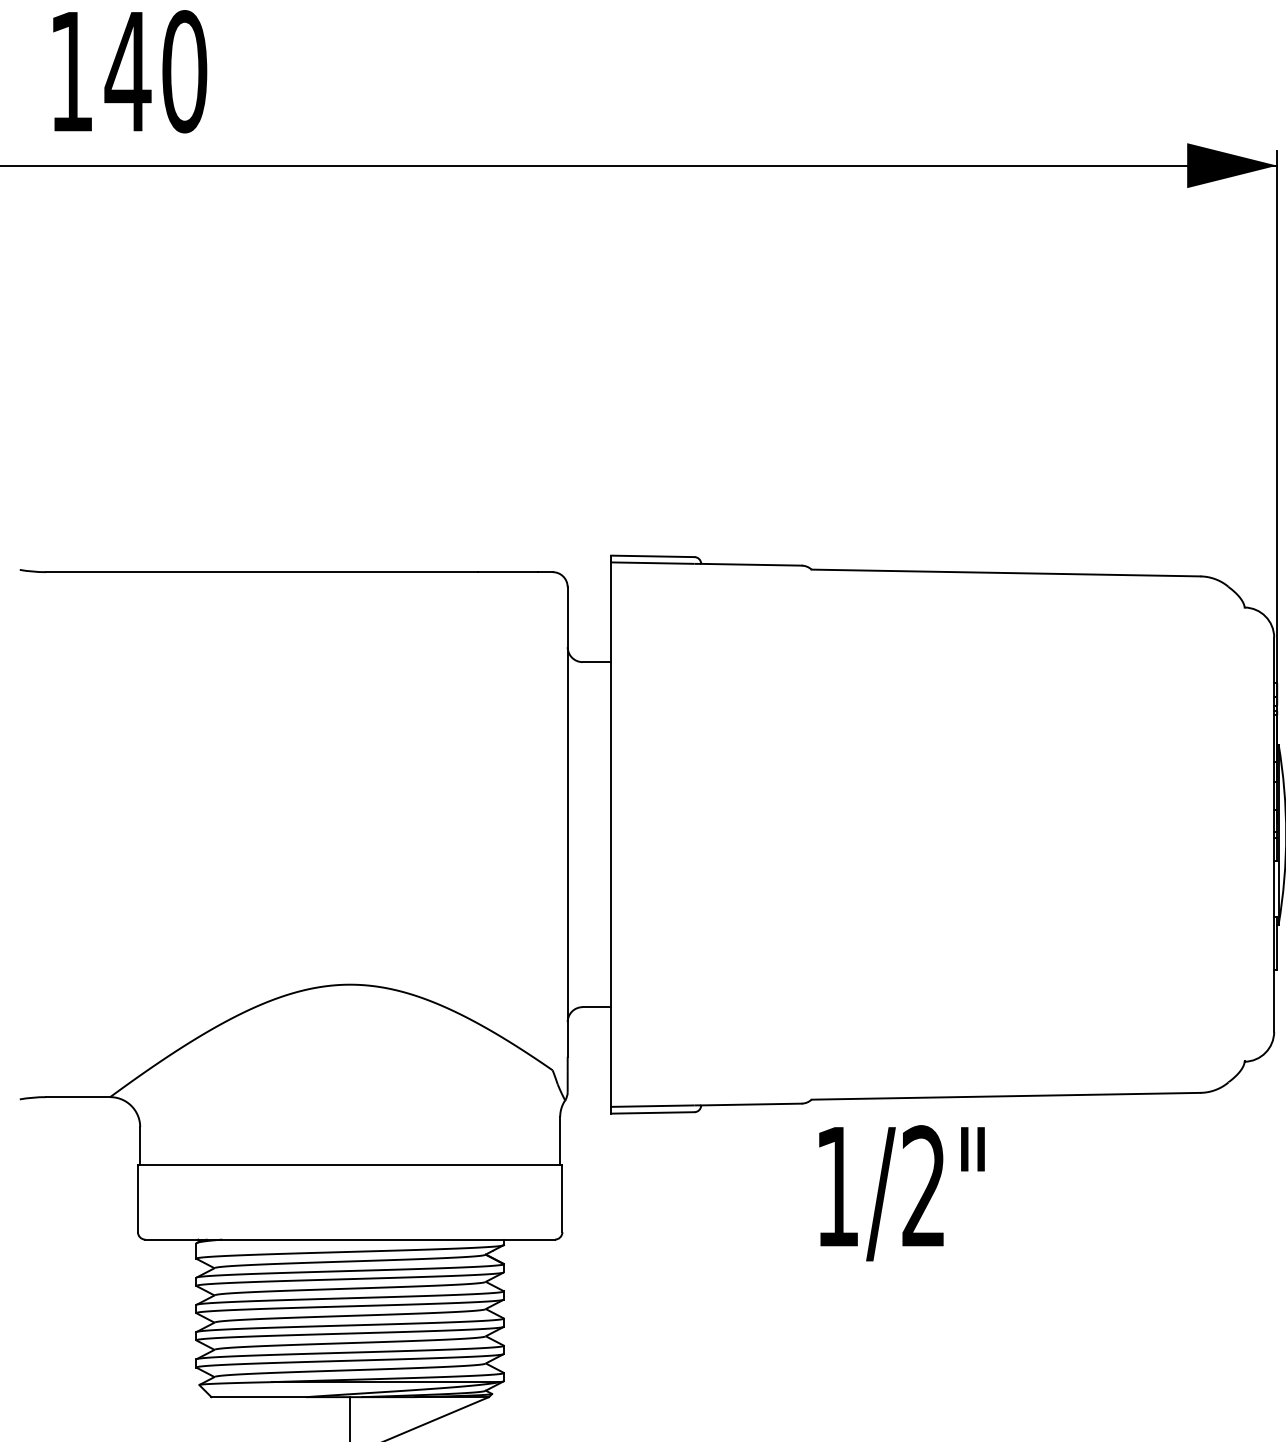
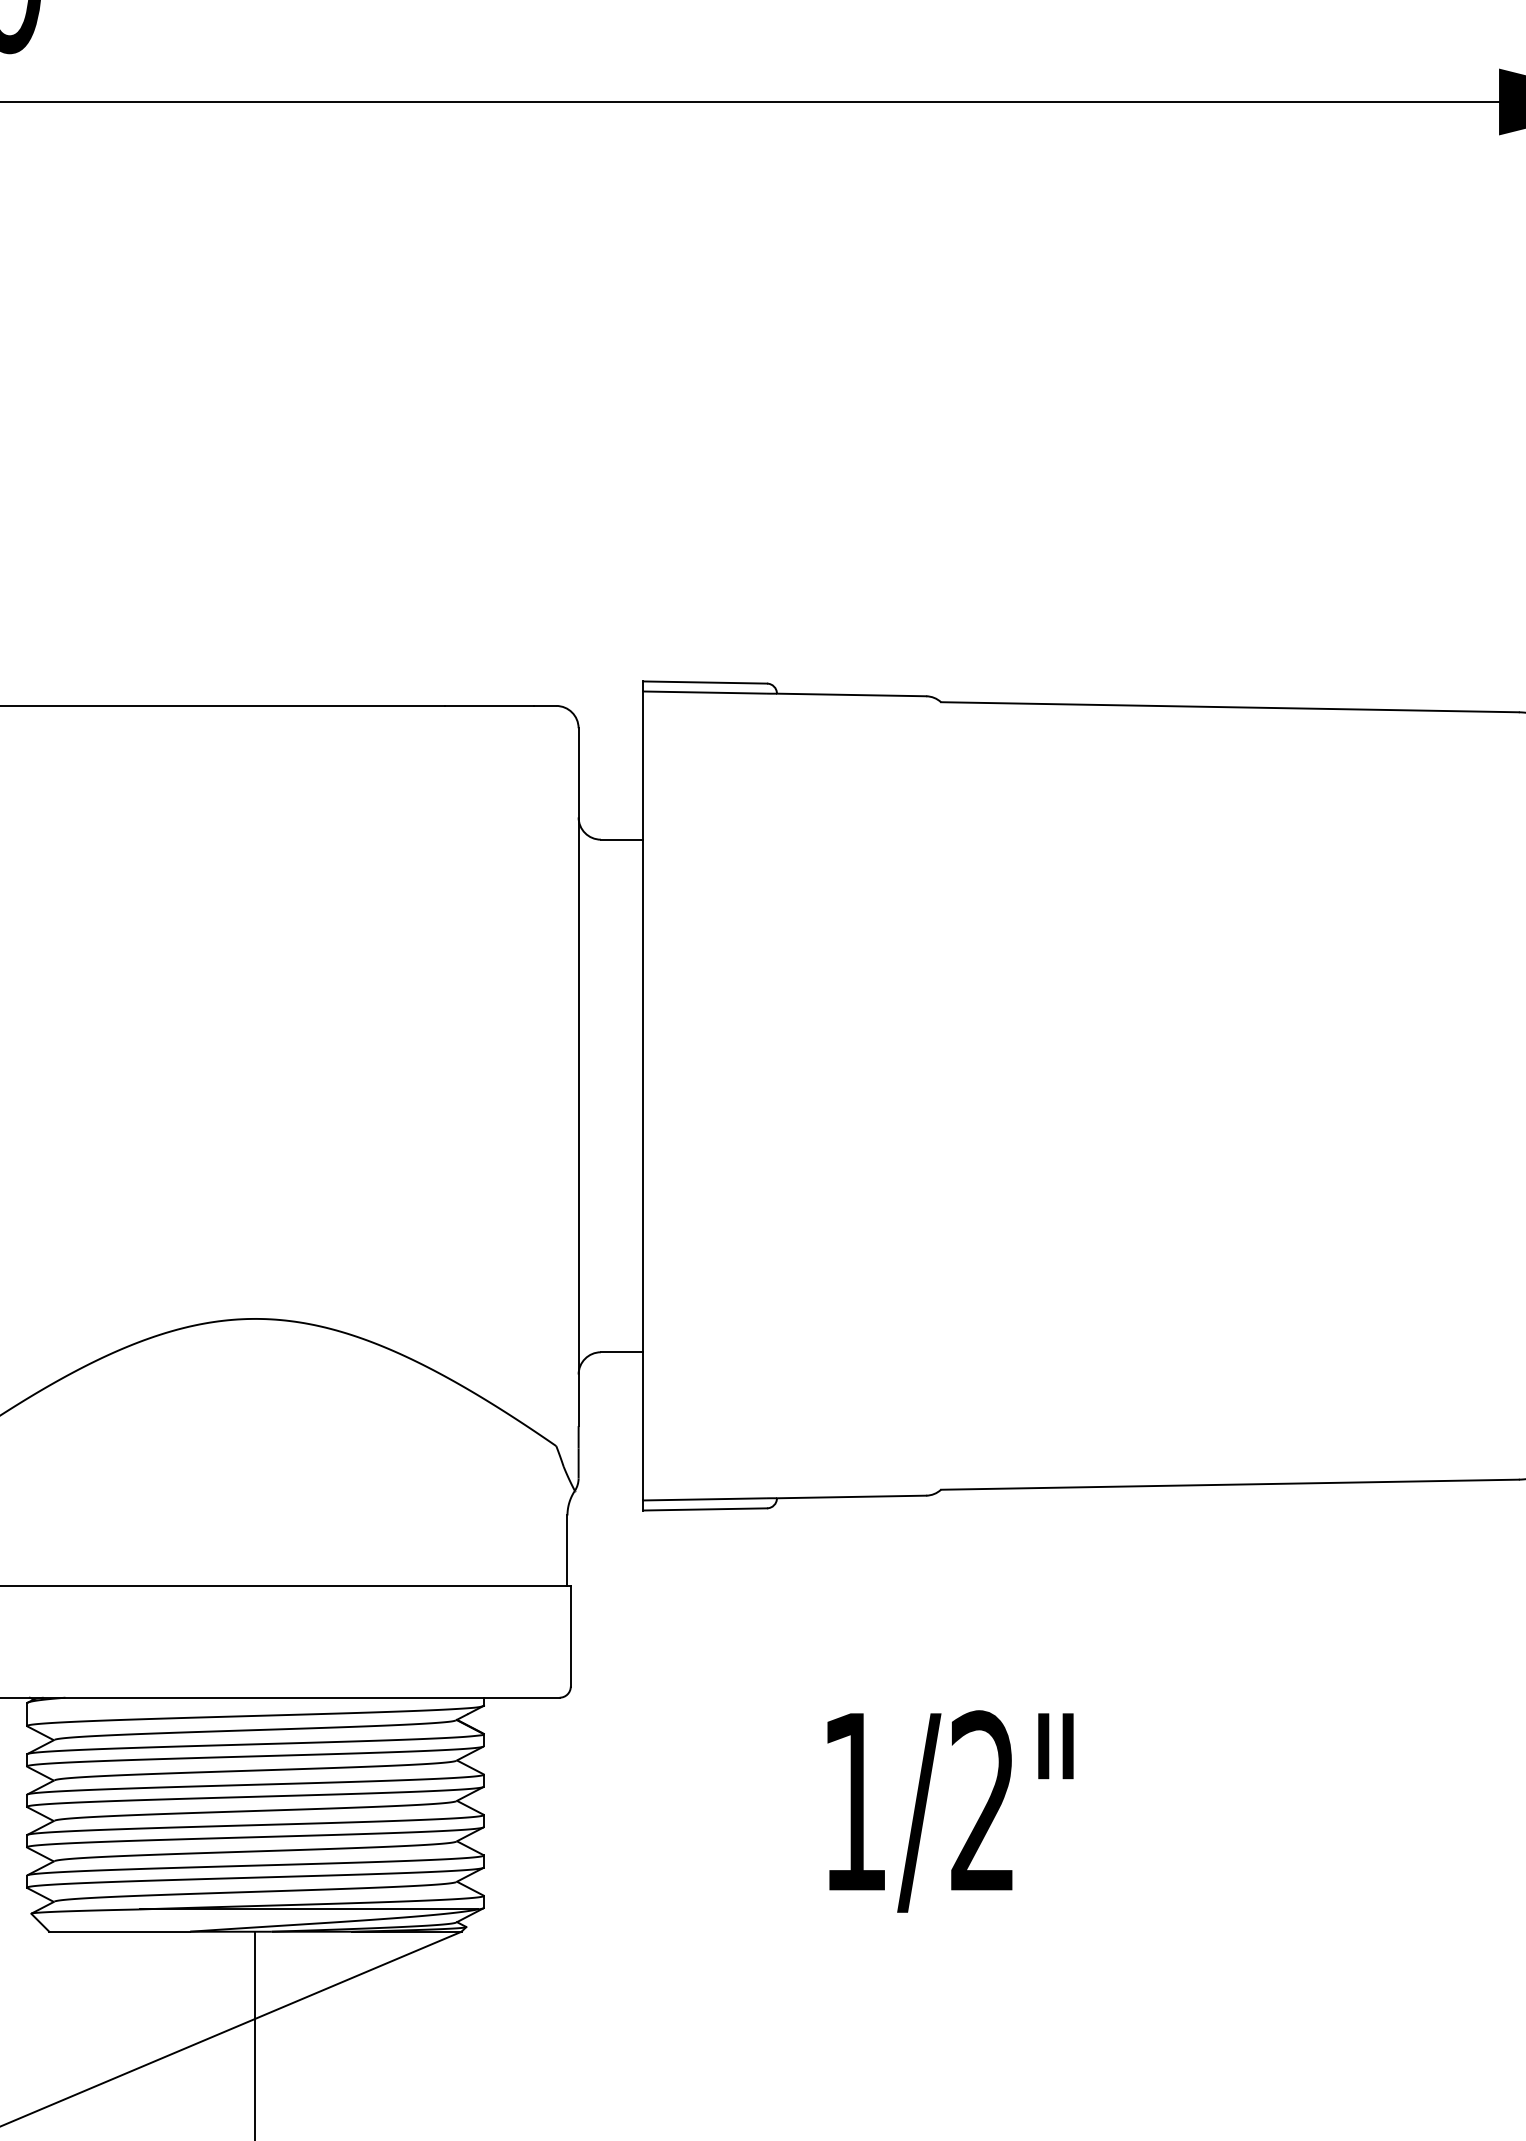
text: (901, 1193) -> (949, 1811), moved

